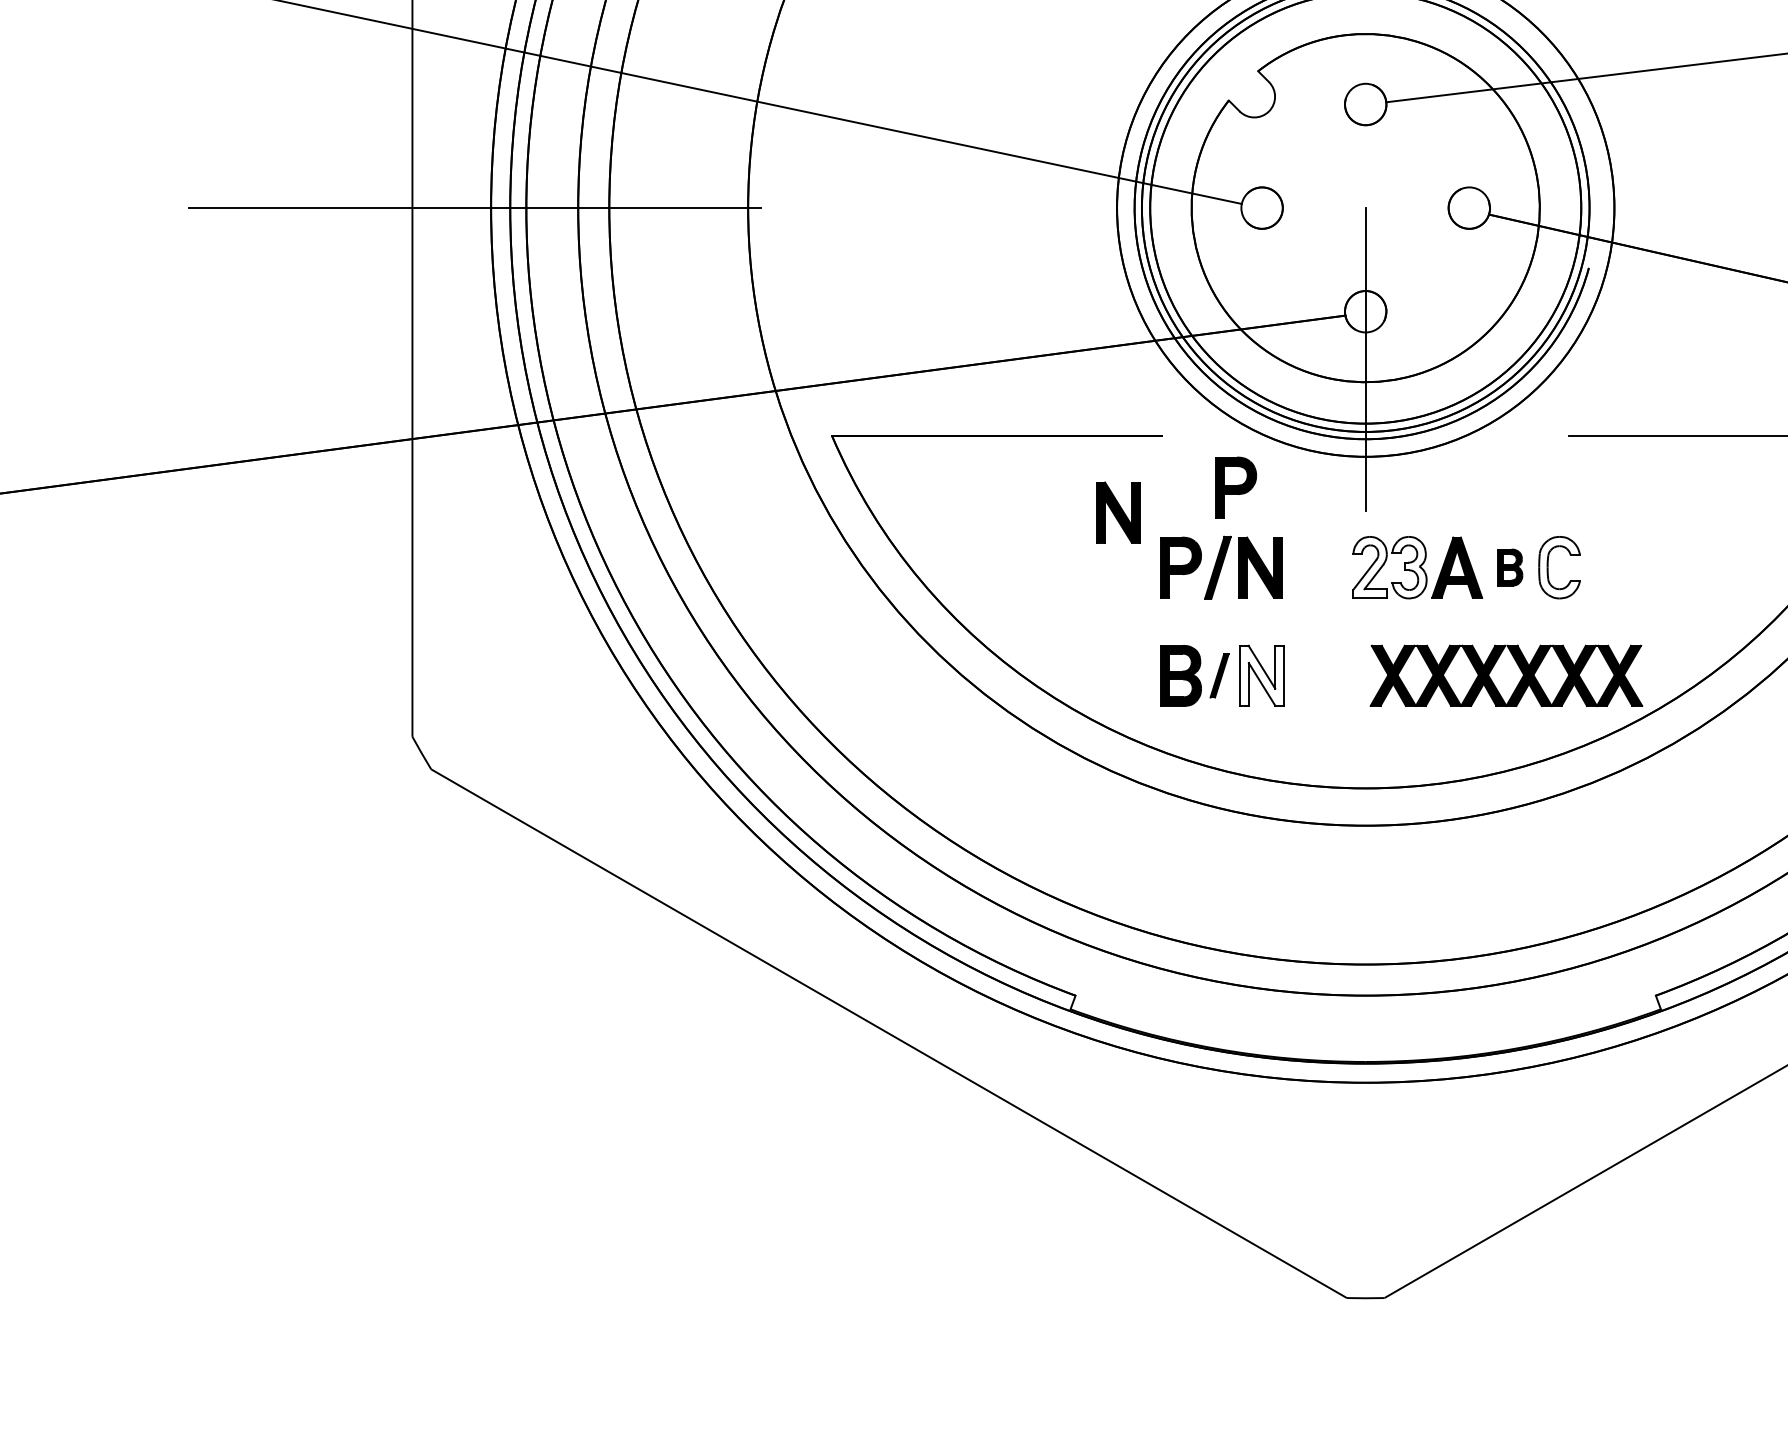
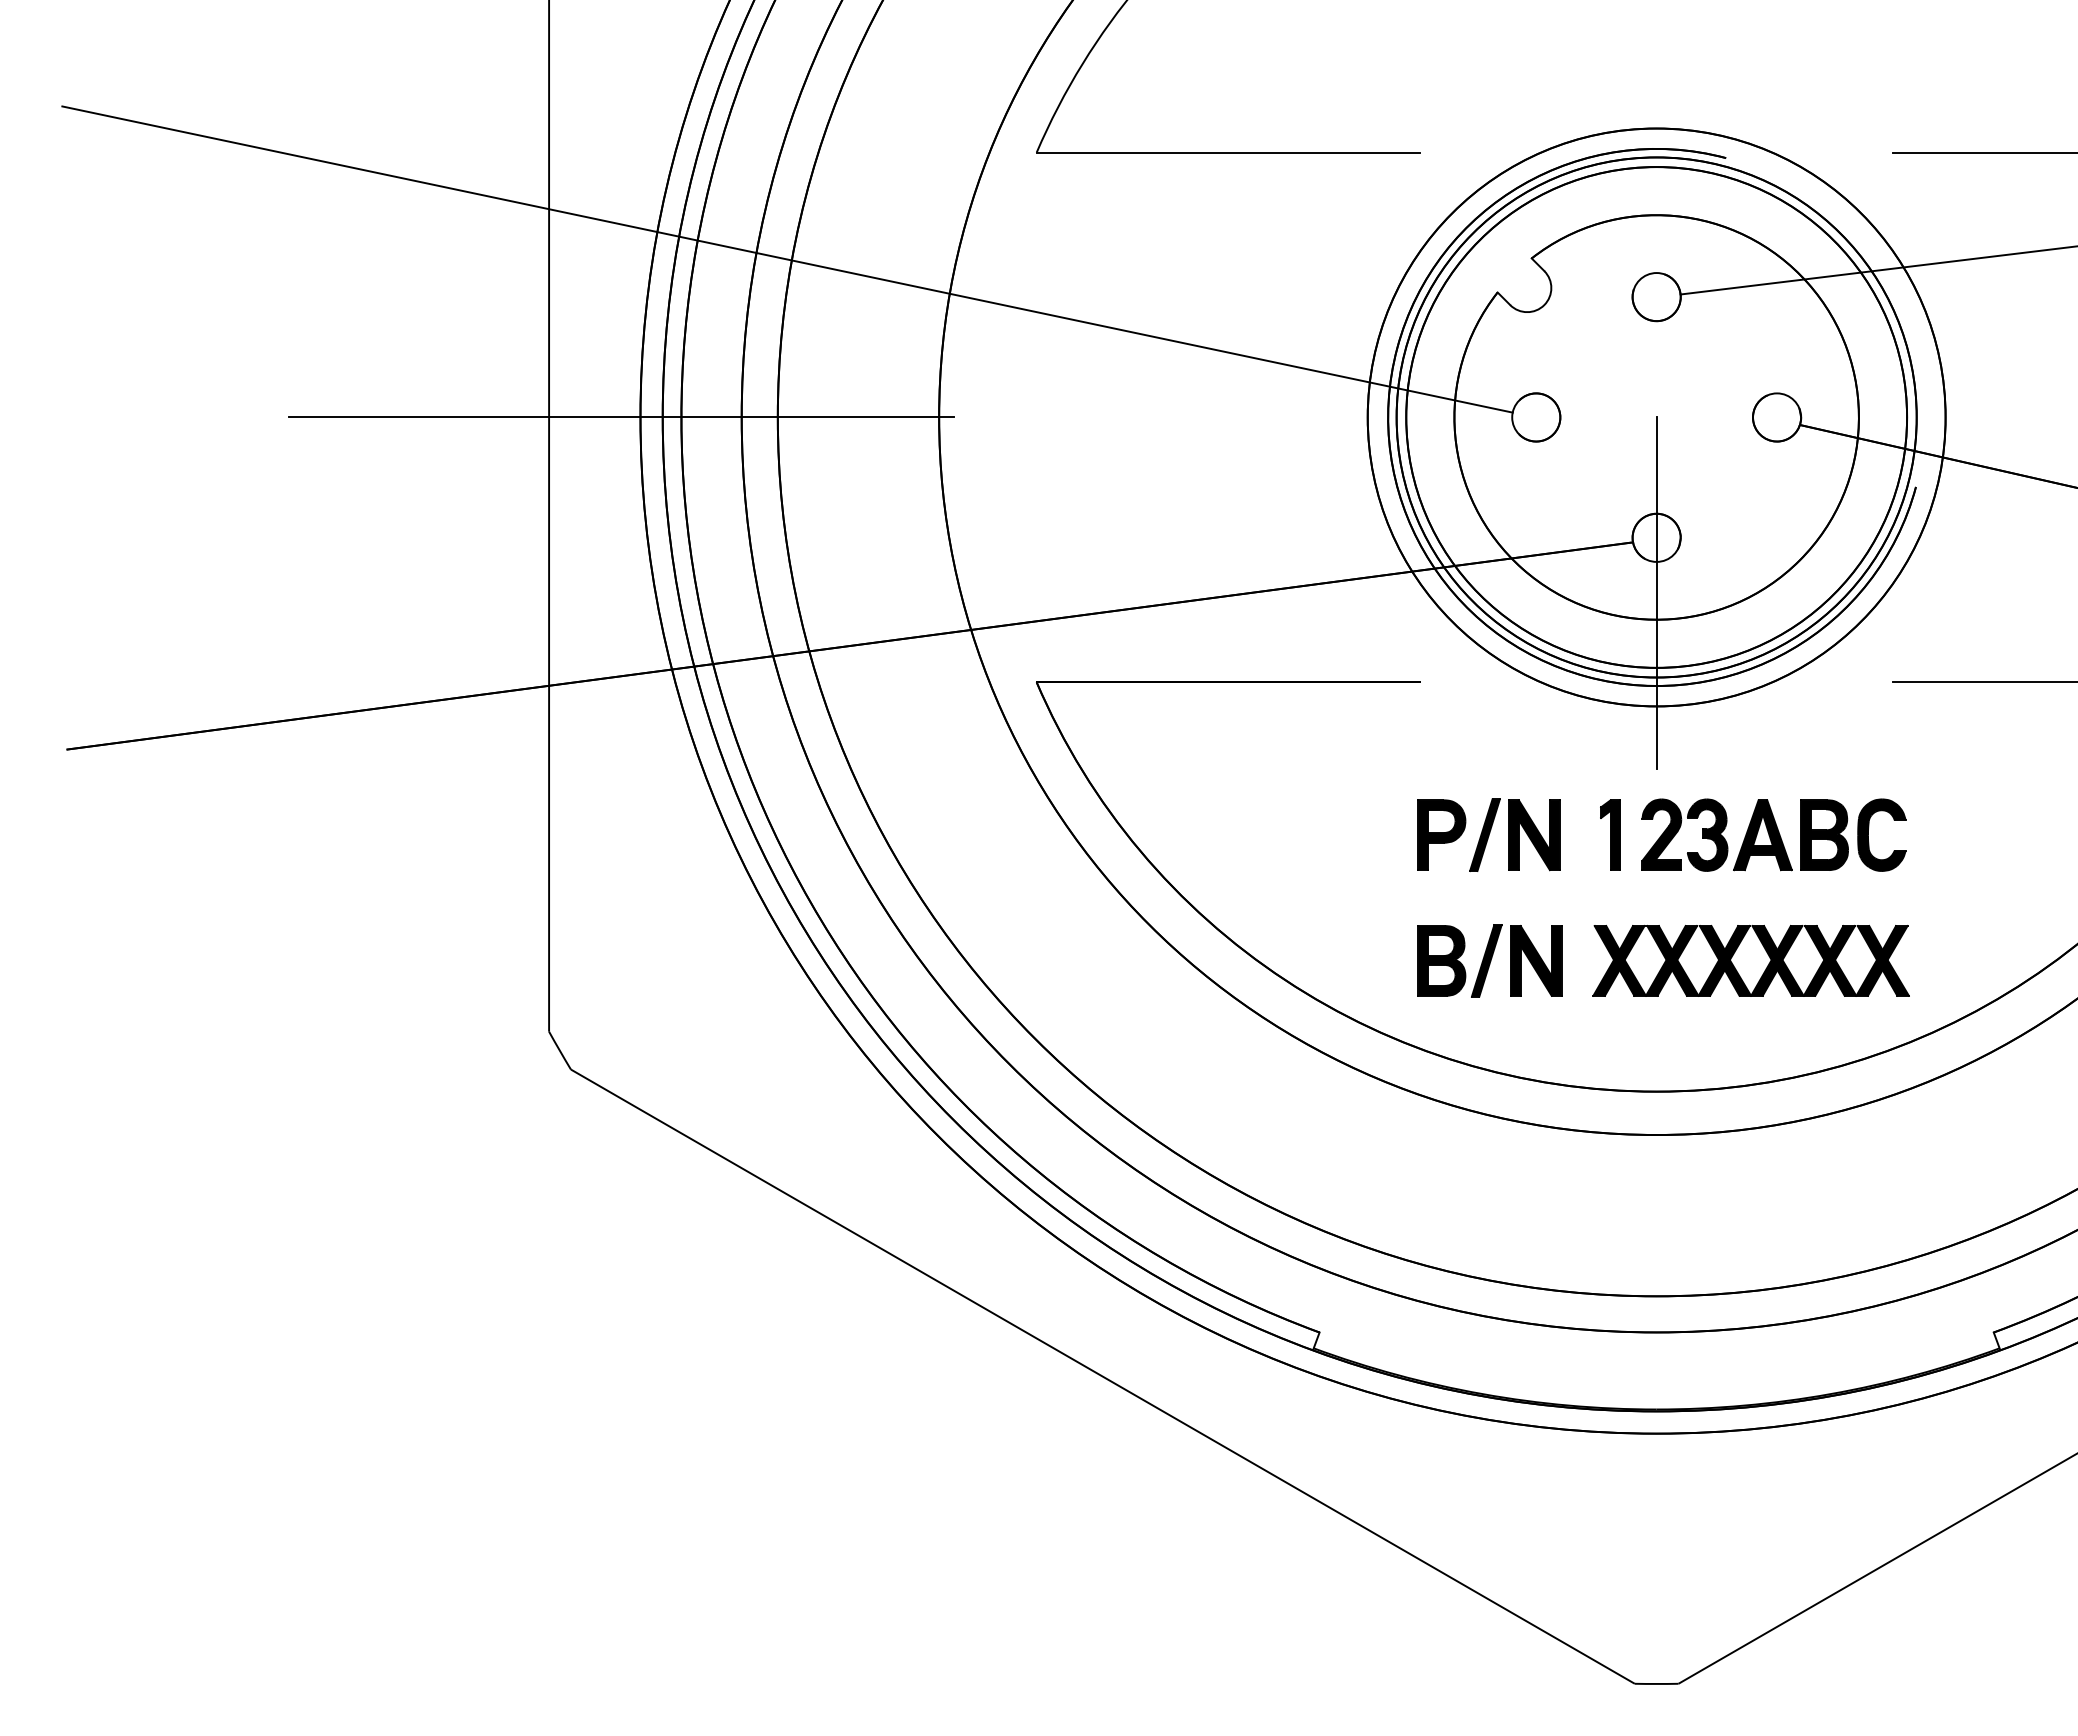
part: (1235, 487) -> (1505, 741), removed
part: (1118, 512) -> (1369, 771), removed
part: (1325, 567) -> (1610, 834), added
fill: (1369, 567) -> (1661, 834), added
fill: (1409, 567) -> (1707, 835), added
part: (1510, 567) -> (1824, 834), size x1.67
fill: (1559, 567) -> (1881, 835), added
part: (1219, 675) -> (1486, 960), size x1.43
fill: (1261, 675) -> (1535, 960), added
part: (1505, 675) -> (1750, 960), moved

